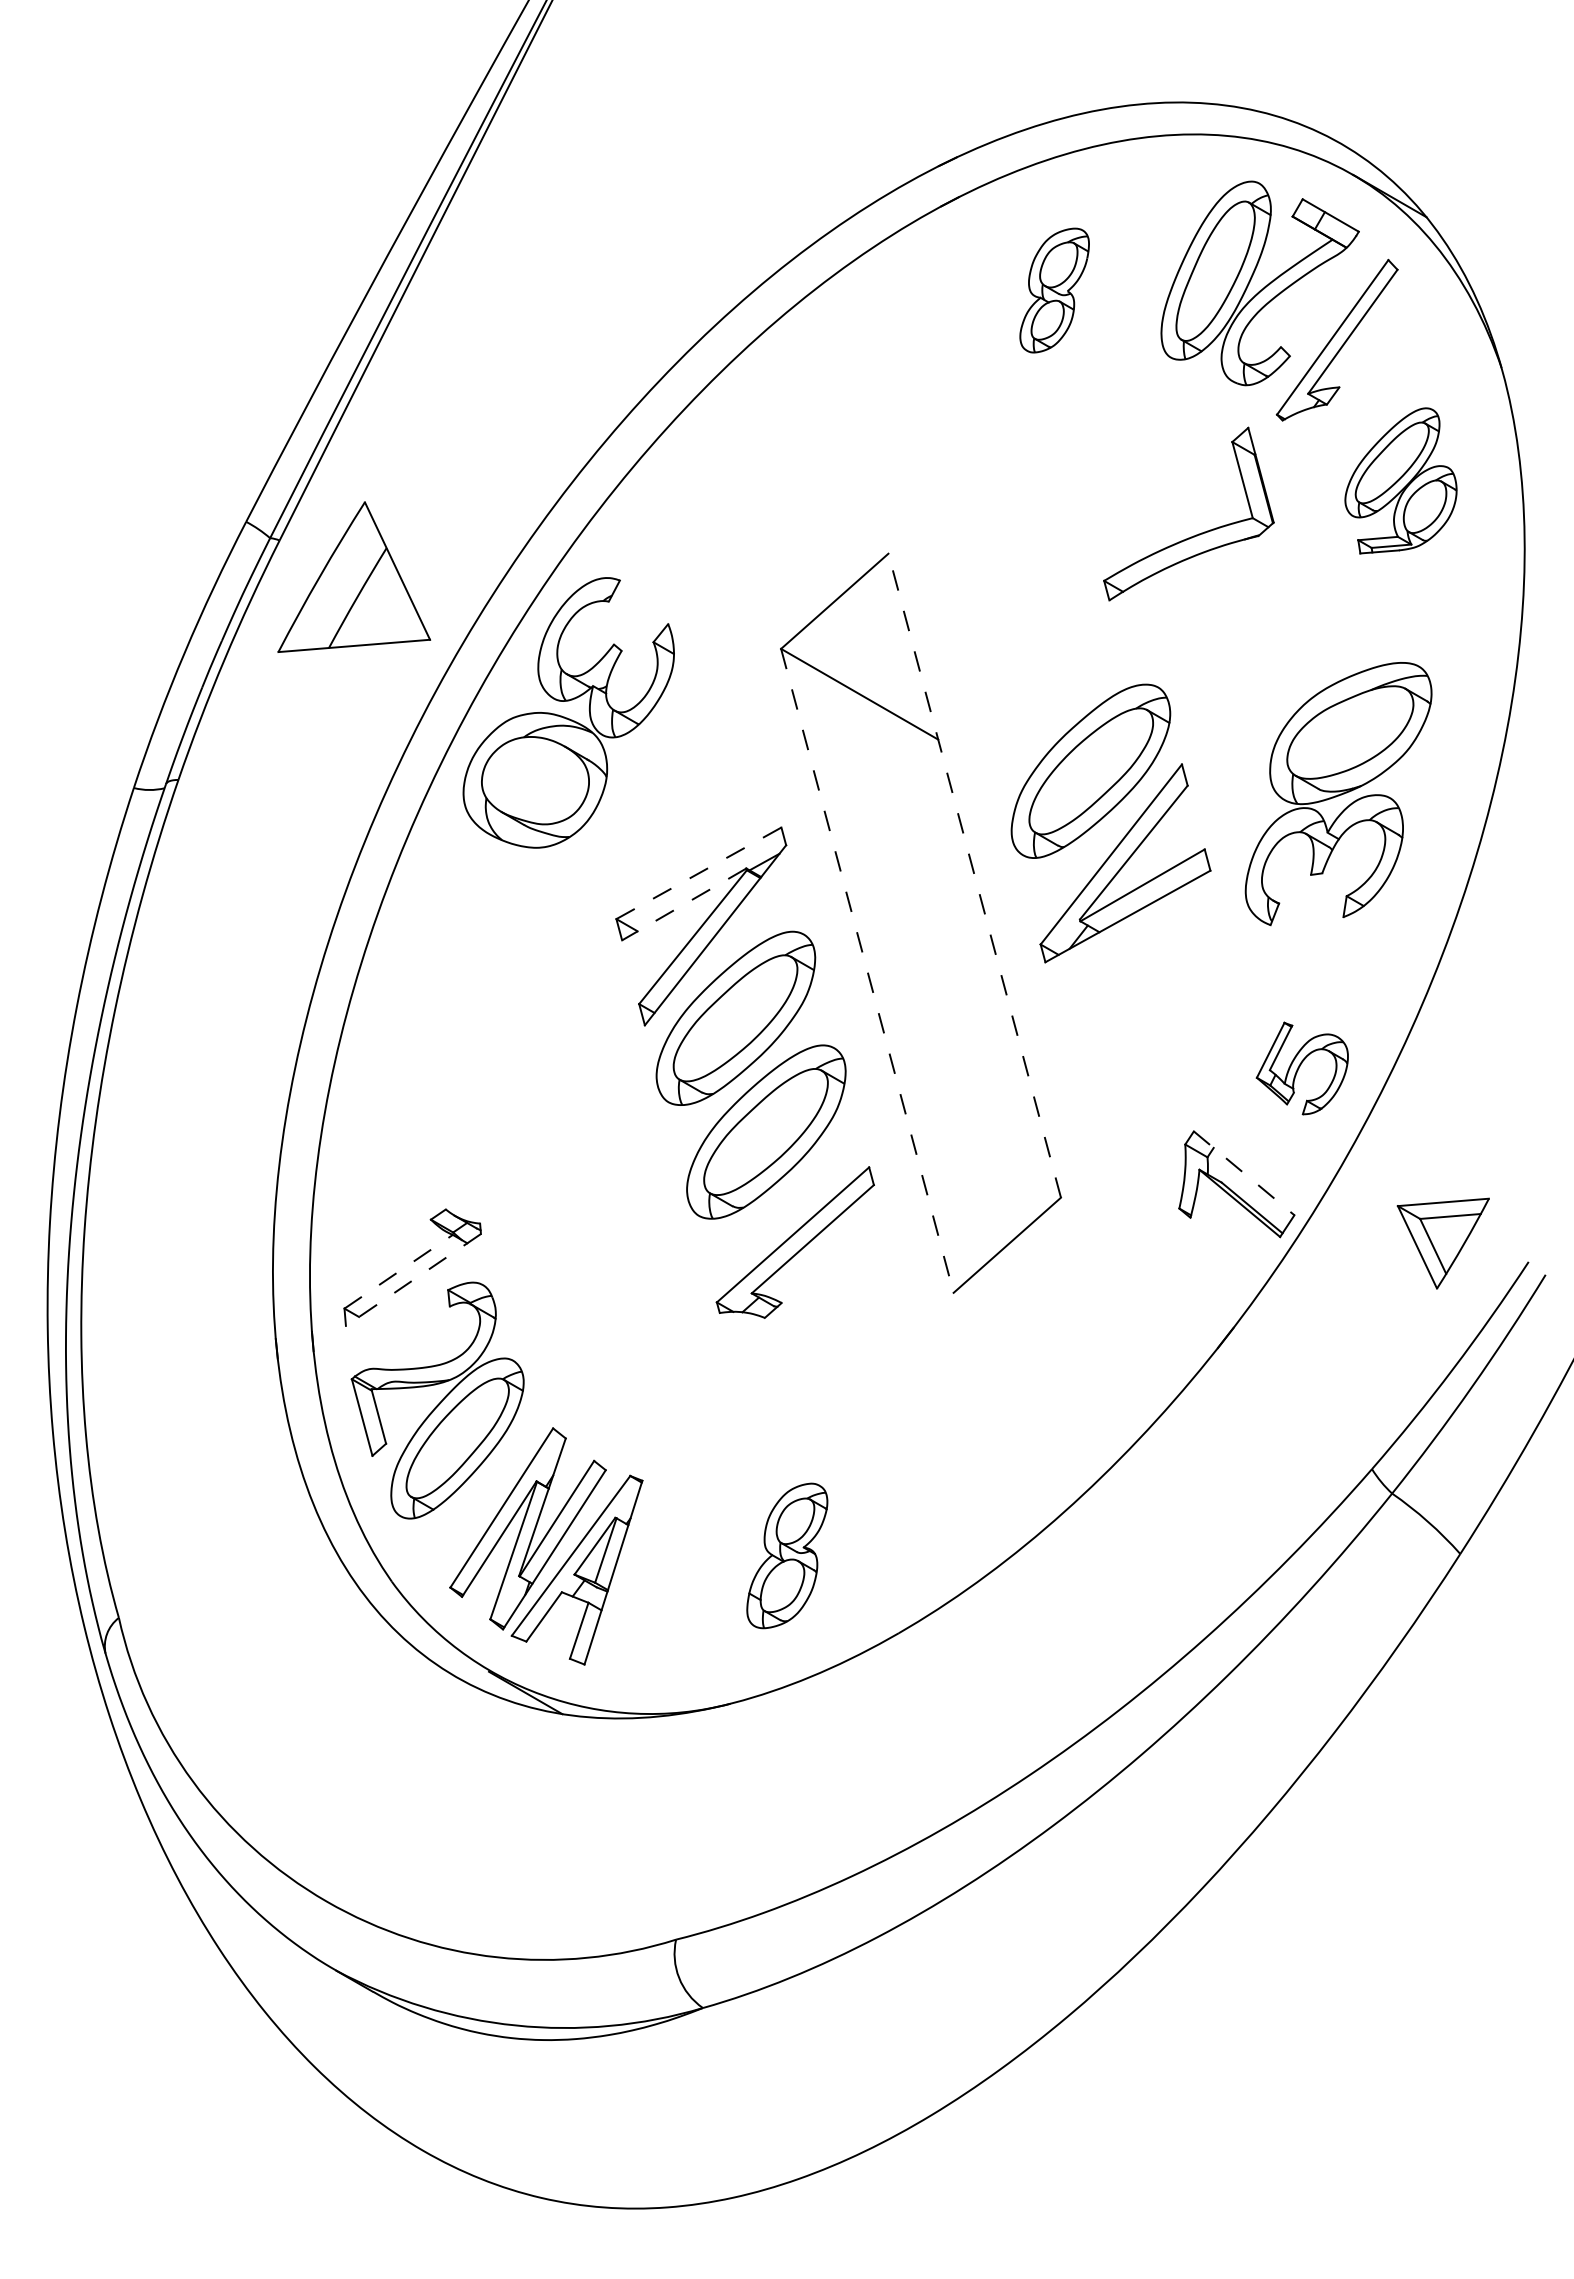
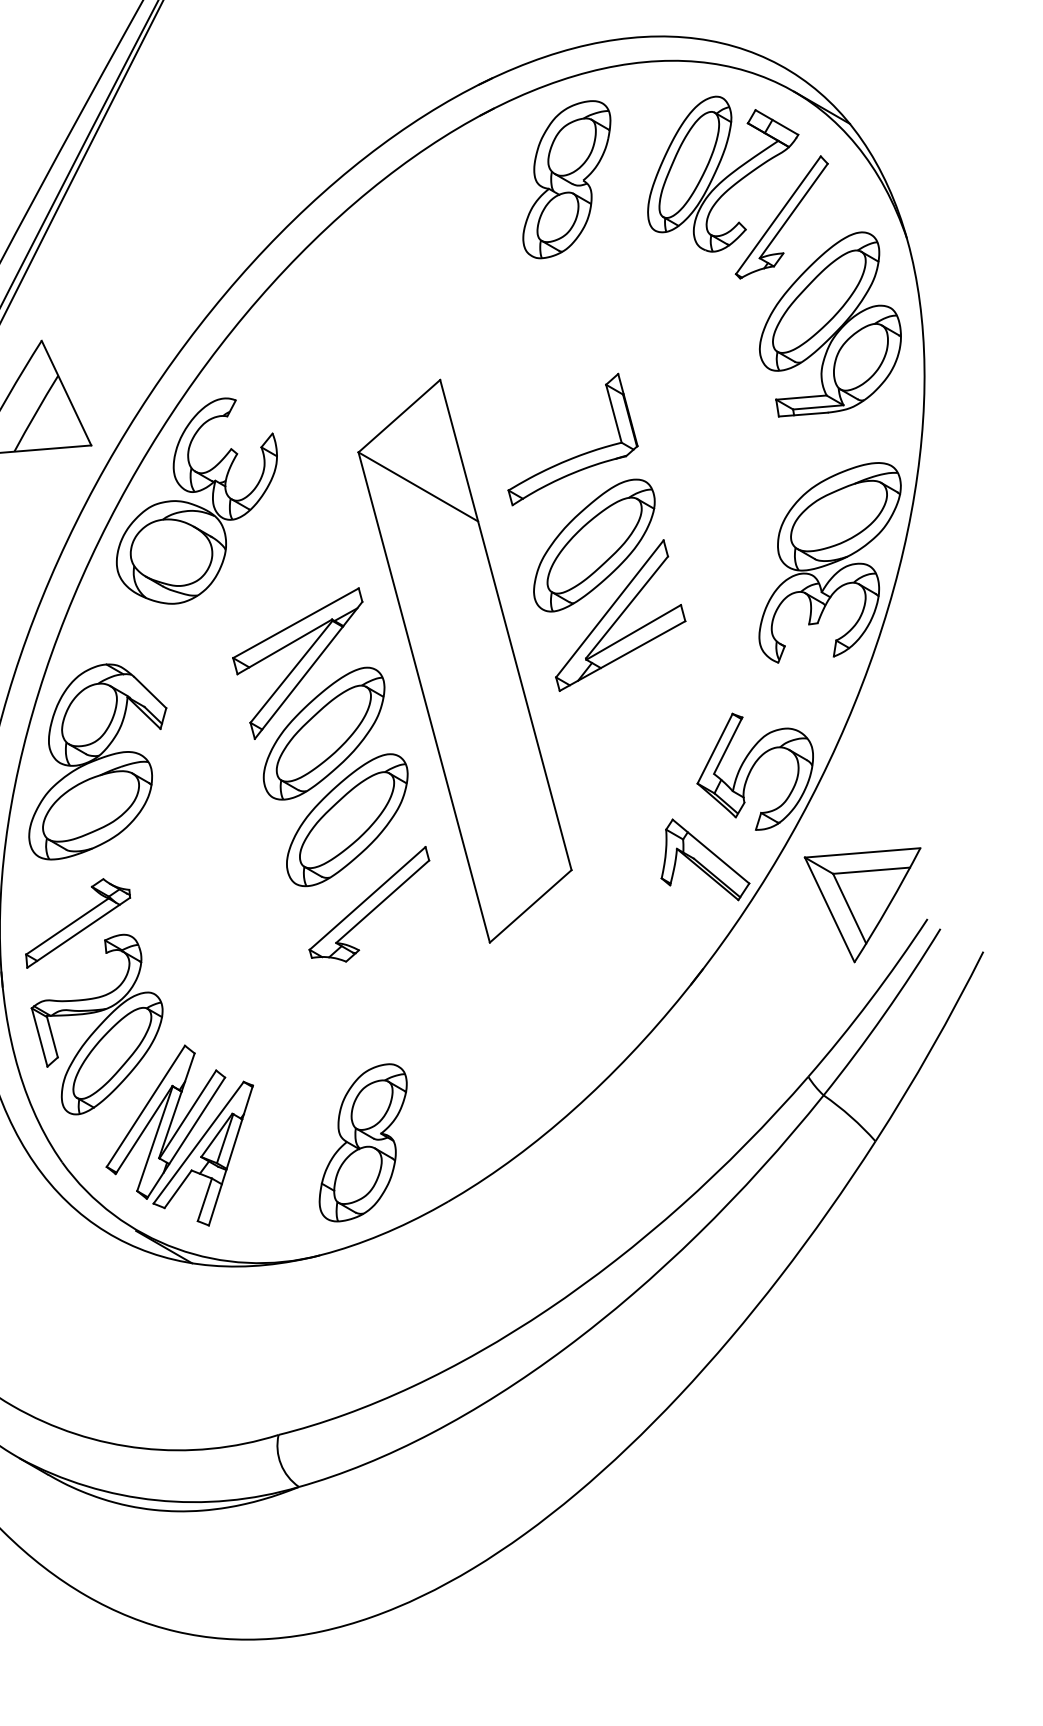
part: (1054, 290) -> (566, 179), size x1.67
part: (1400, 480) -> (830, 324), size x1.67
part: (1198, 533) -> (580, 454), moved
part: (1338, 794) -> (830, 563), moved
line: (699, 873) -> (296, 623), dashed -> solid
line: (974, 875) -> (505, 624), dashed -> solid
line: (684, 904) -> (285, 646), dashed -> solid
line: (867, 971) -> (424, 697), dashed -> solid
part: (438, 1055) -> (97, 761), added
part: (1302, 1068) -> (755, 771), size x1.67
line: (1244, 1173) -> (711, 851), dashed -> solid
part: (1443, 1243) -> (862, 905), size x1.67
line: (398, 1271) -> (67, 926), dashed -> solid
line: (413, 1279) -> (78, 932), dashed -> solid
part: (787, 1555) -> (363, 1142), size x1.43

